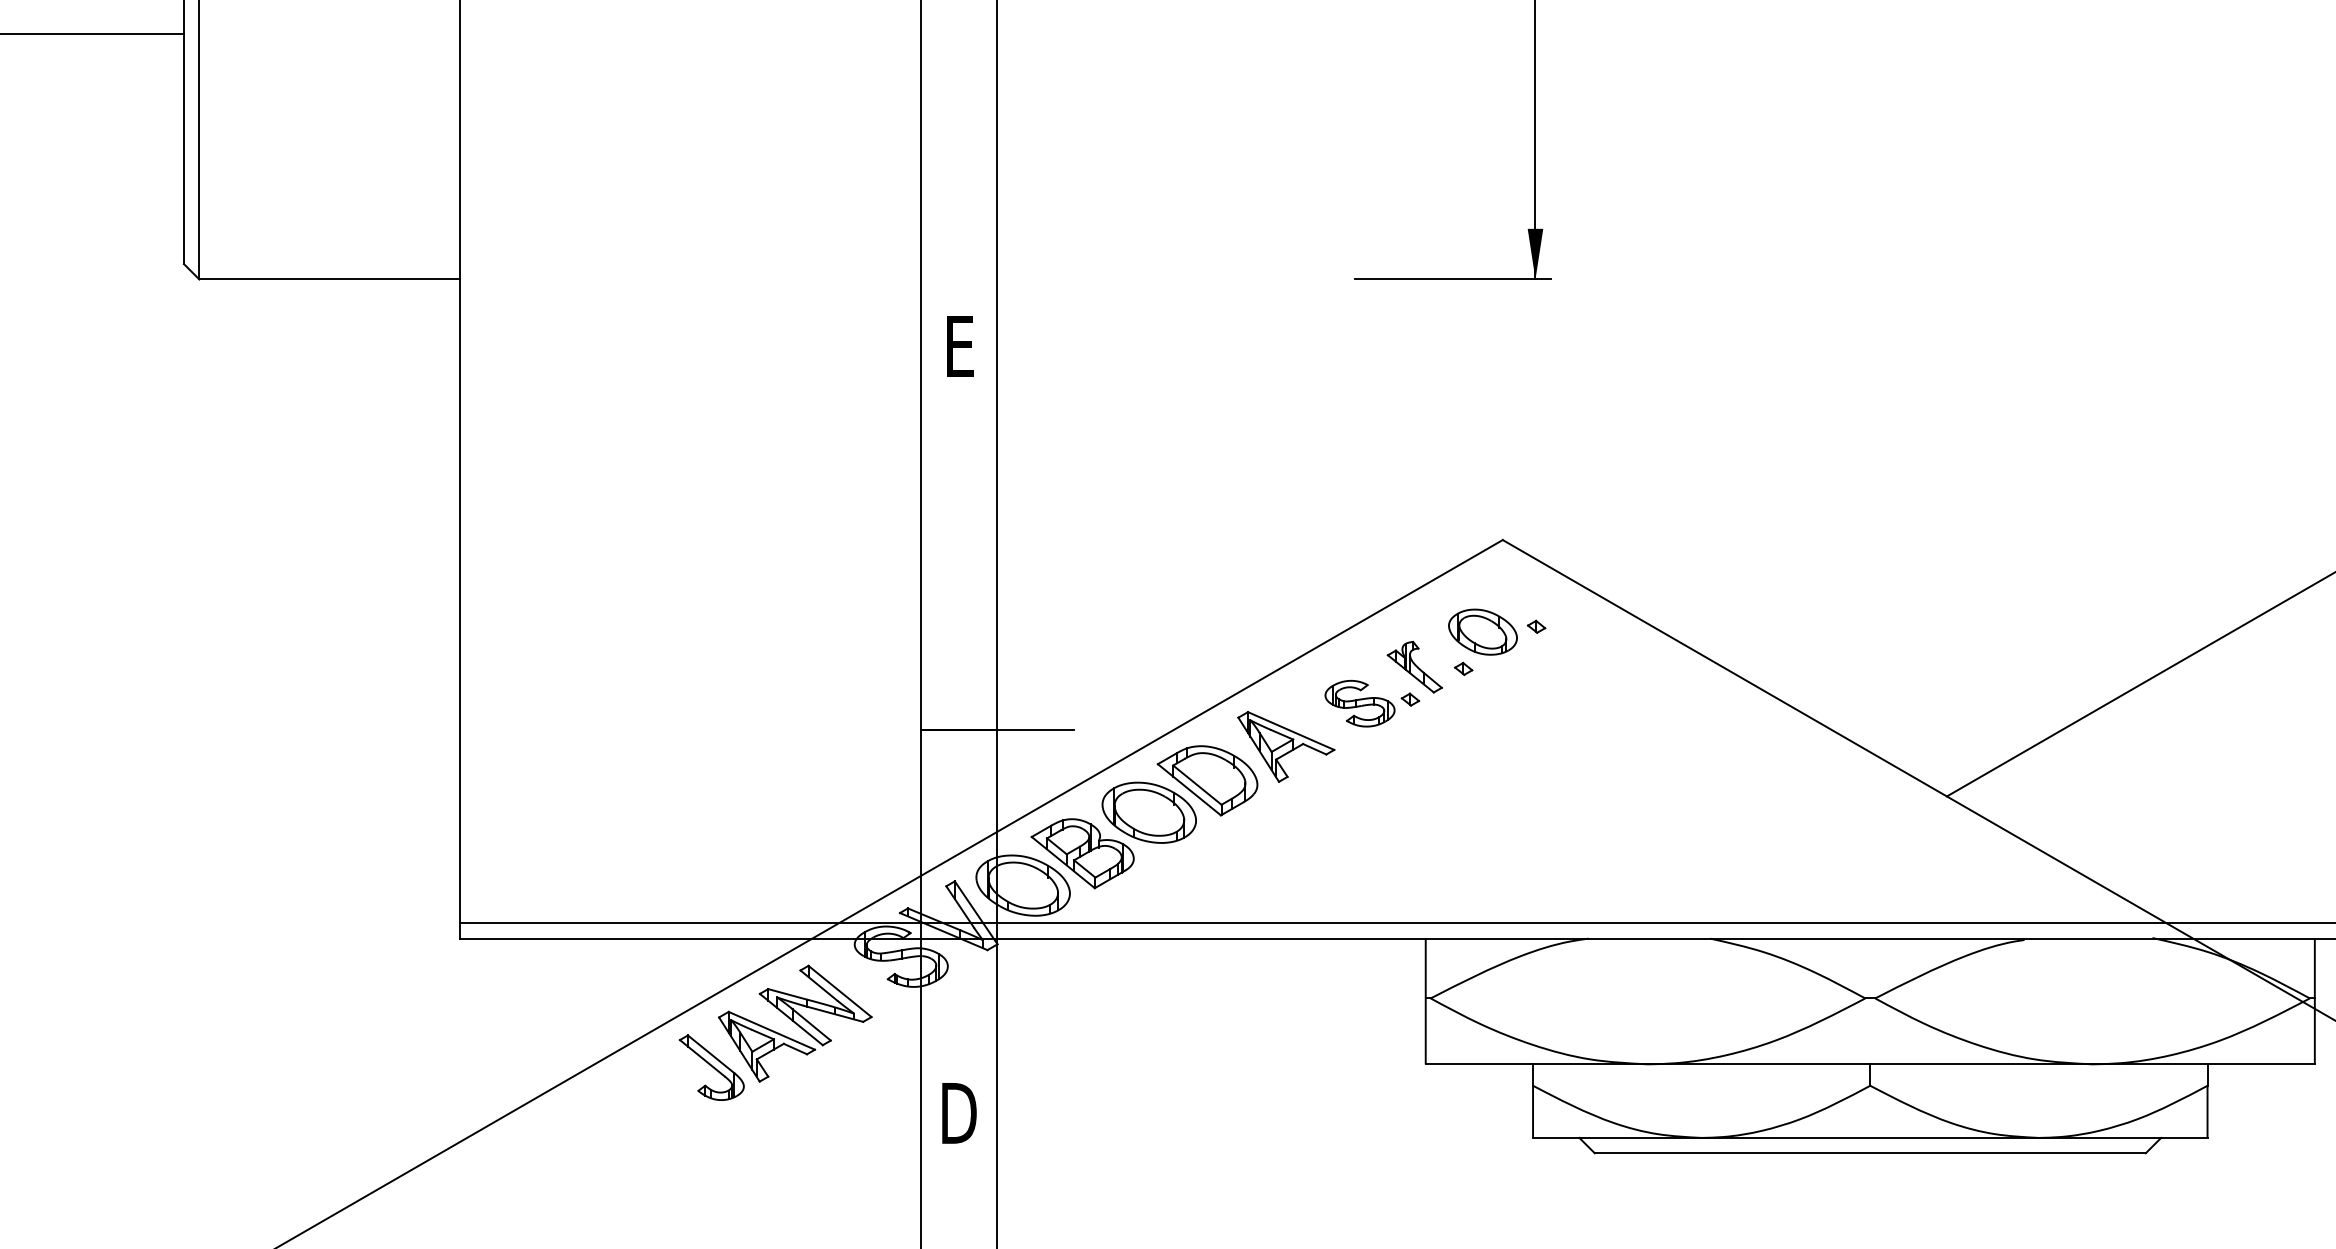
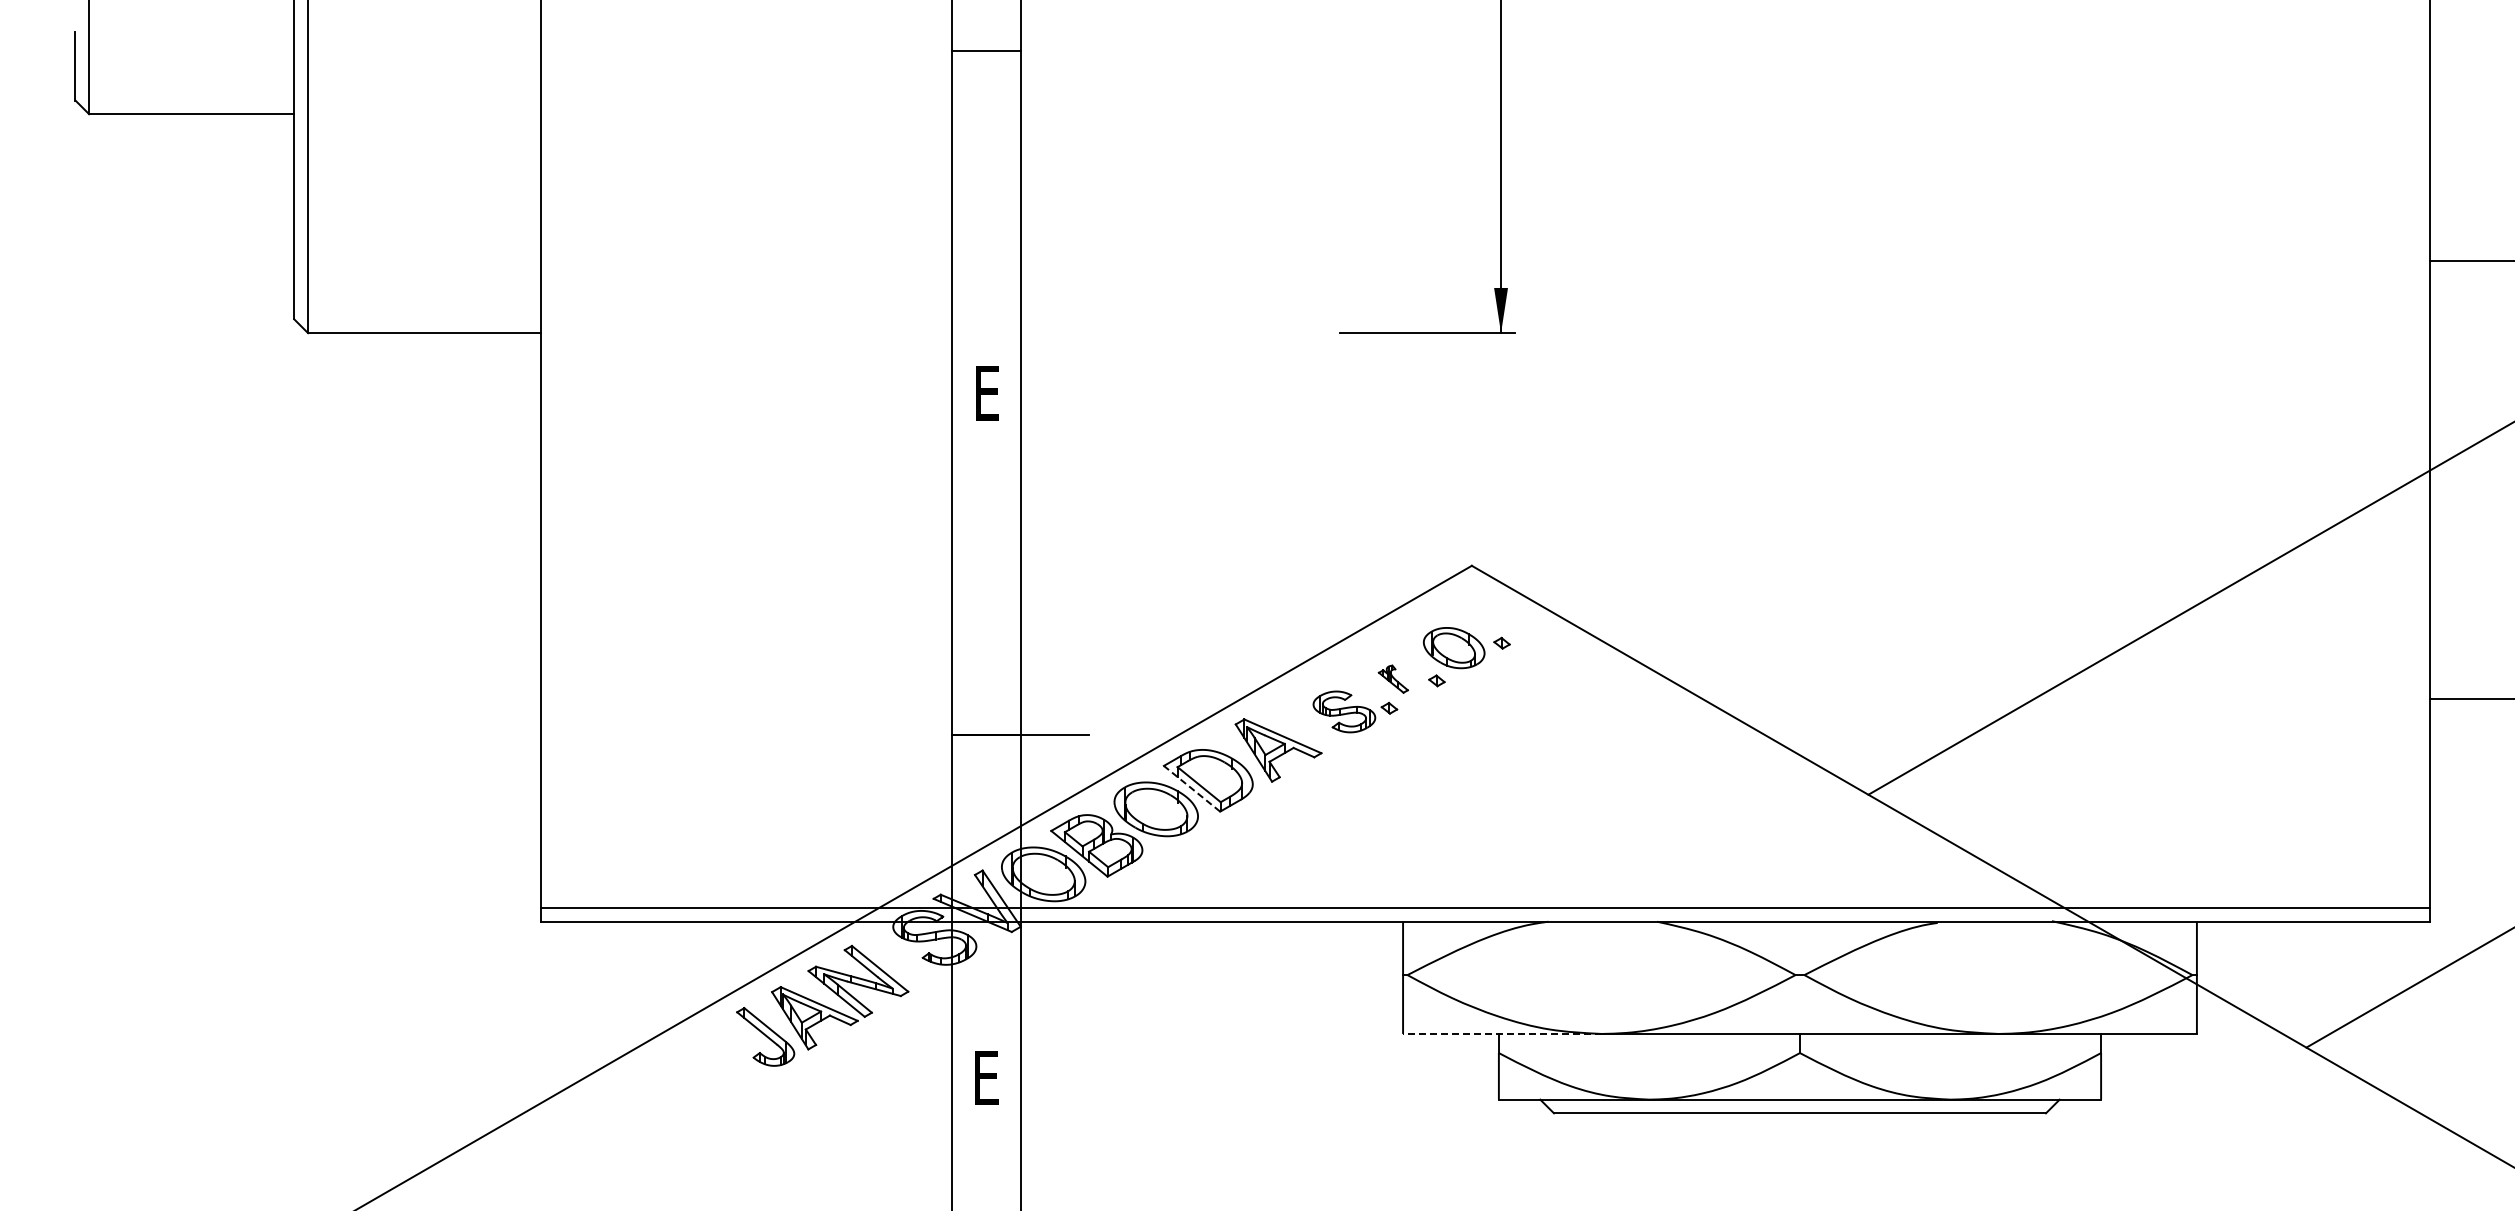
part: (1415, 666) -> (1393, 678), size x0.6
line: (1188, 789) -> (1191, 788), solid -> dashed
line: (1535, 1063) -> (1501, 1033), solid -> dashed
text: (959, 1113) -> (986, 1077), D -> E

